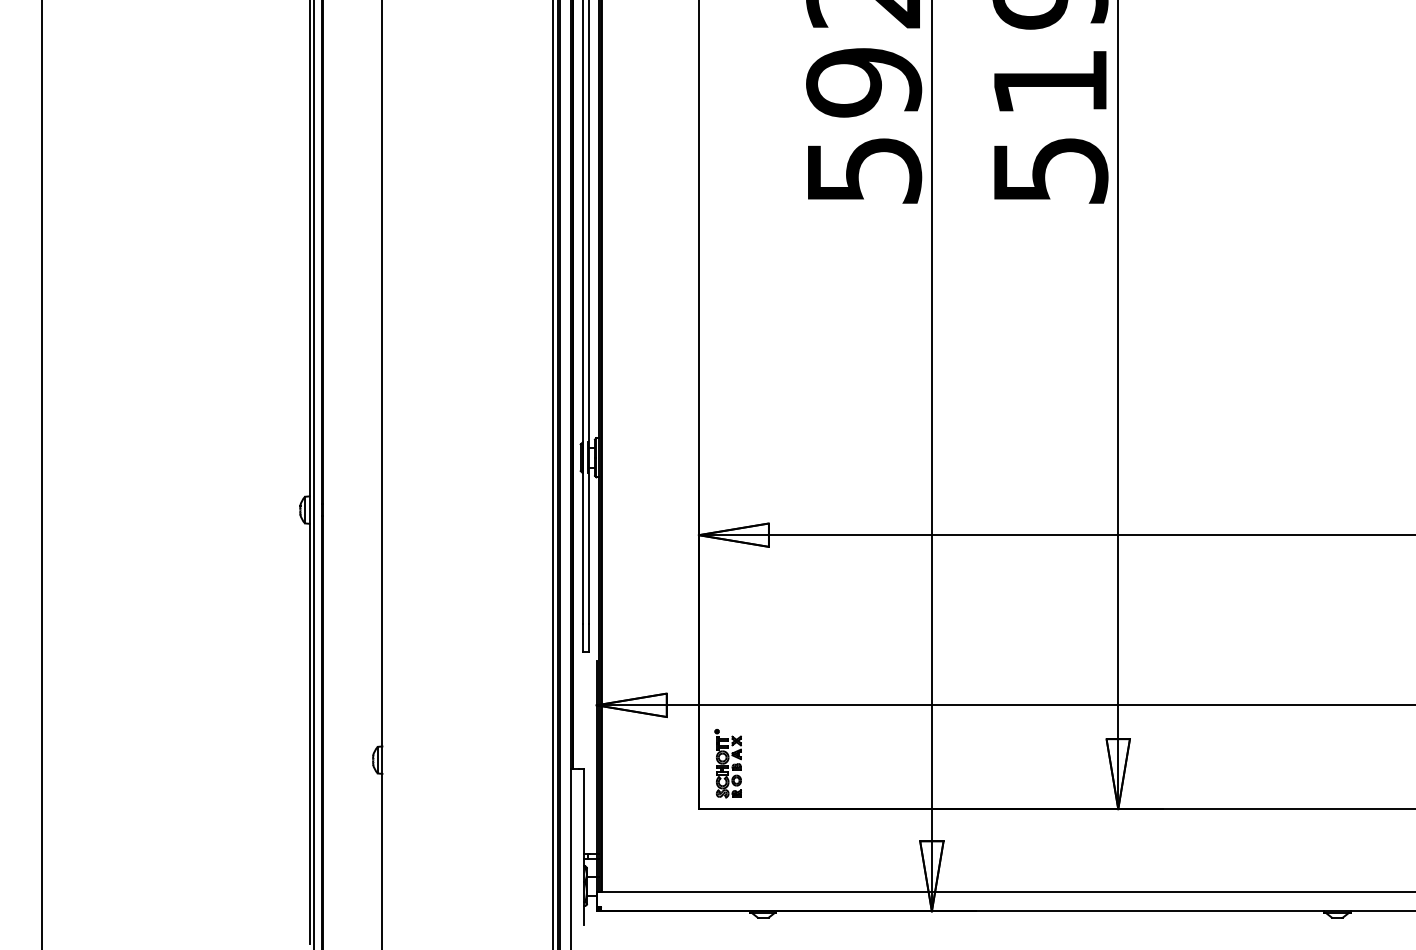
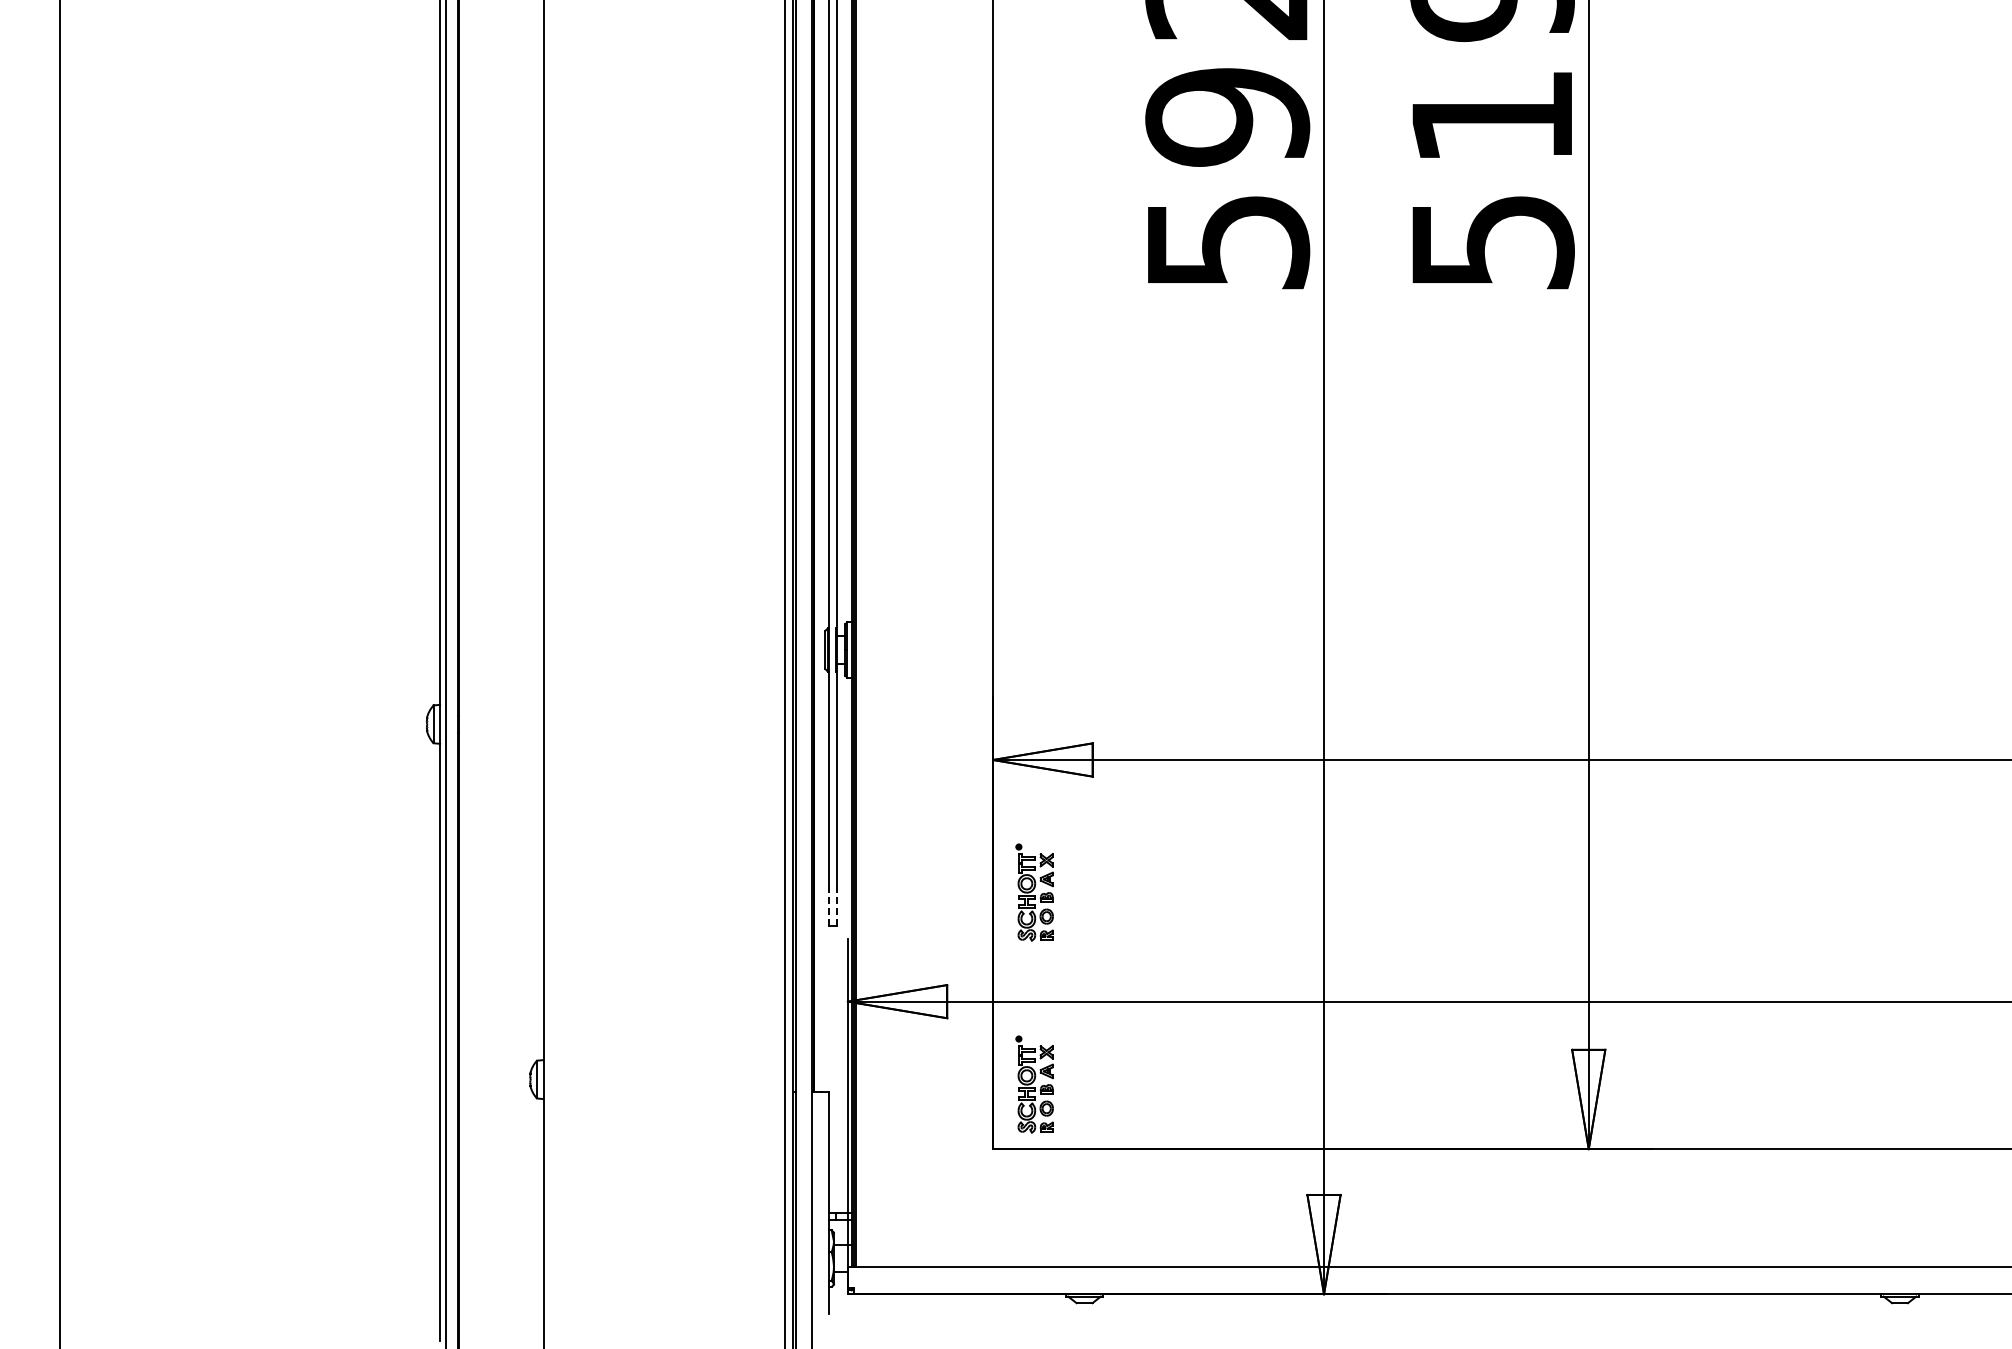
part: (728, 628) -> (1034, 892), added
line: (583, 638) -> (829, 906), solid -> dashed
line: (589, 638) -> (837, 906), solid -> dashed

